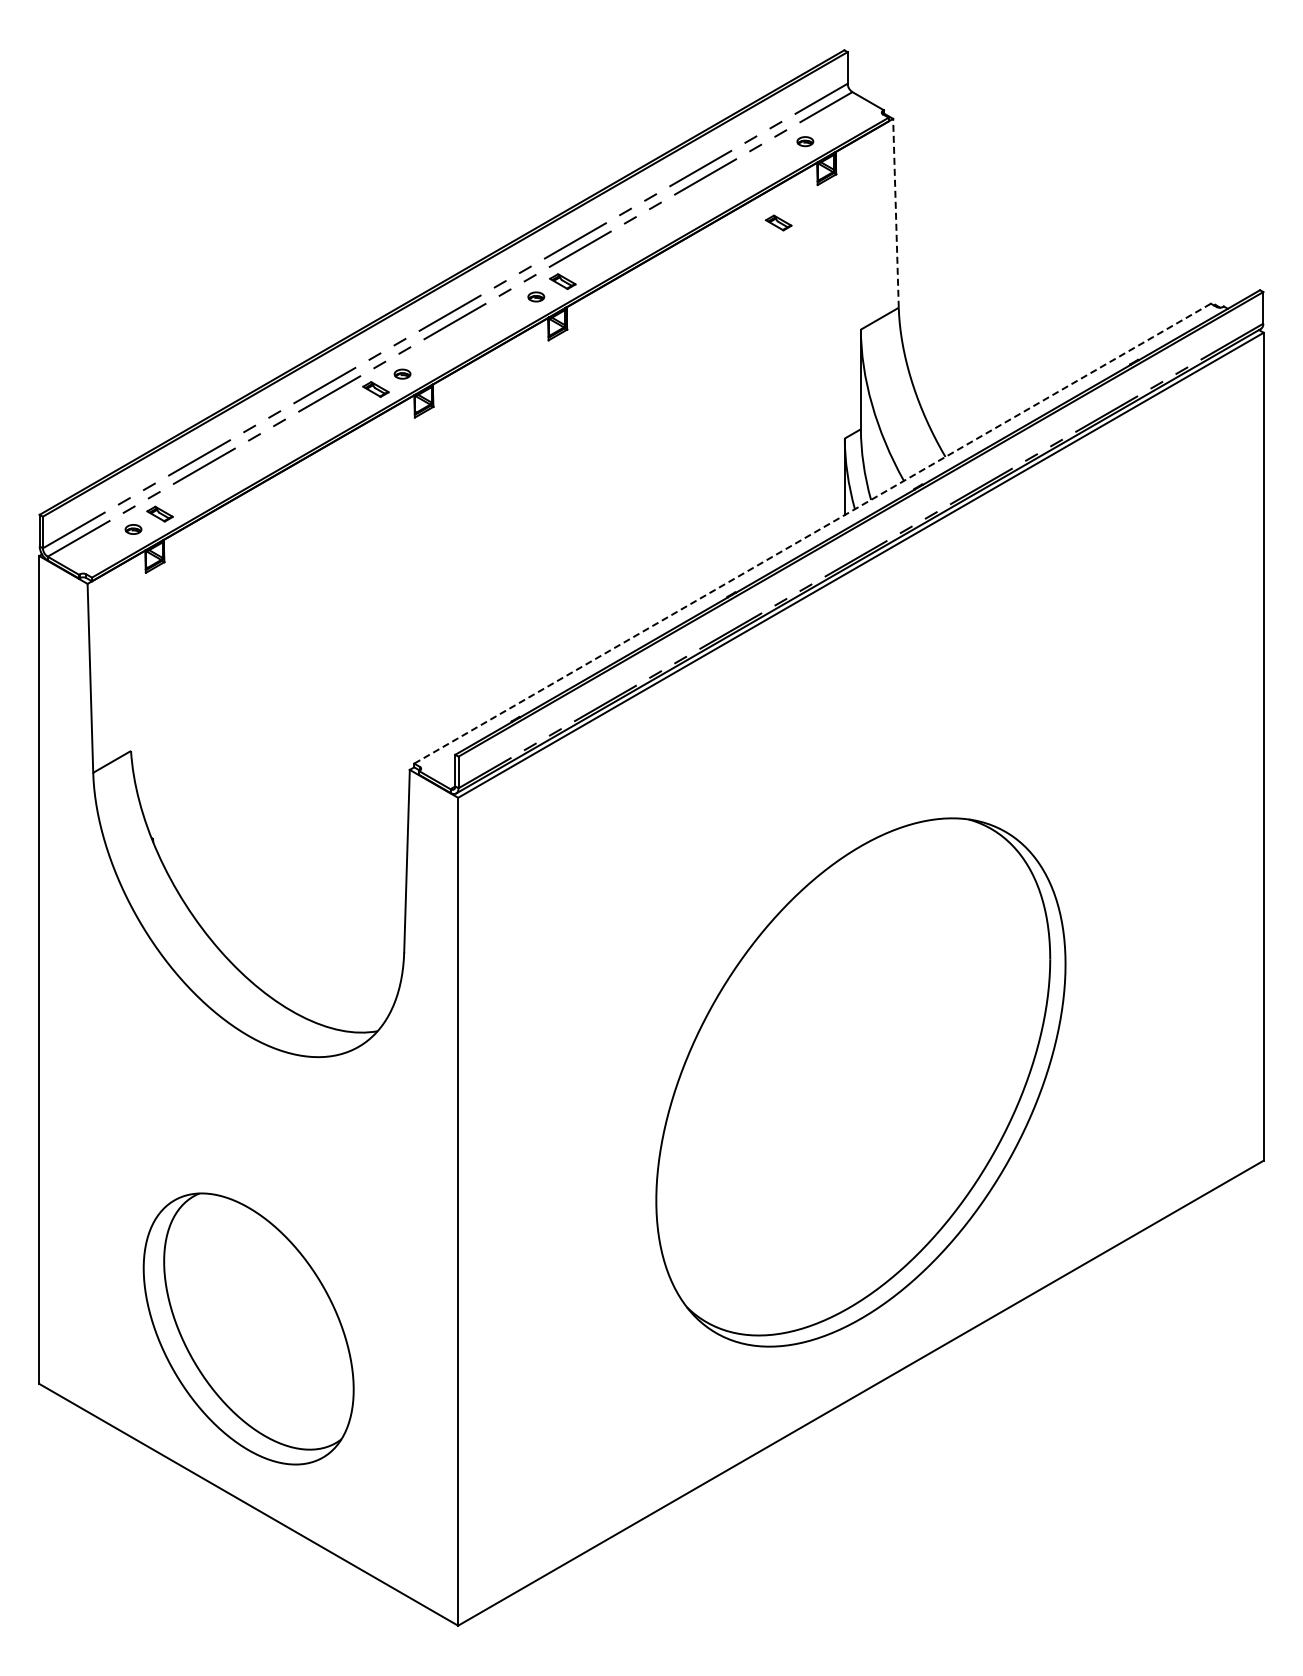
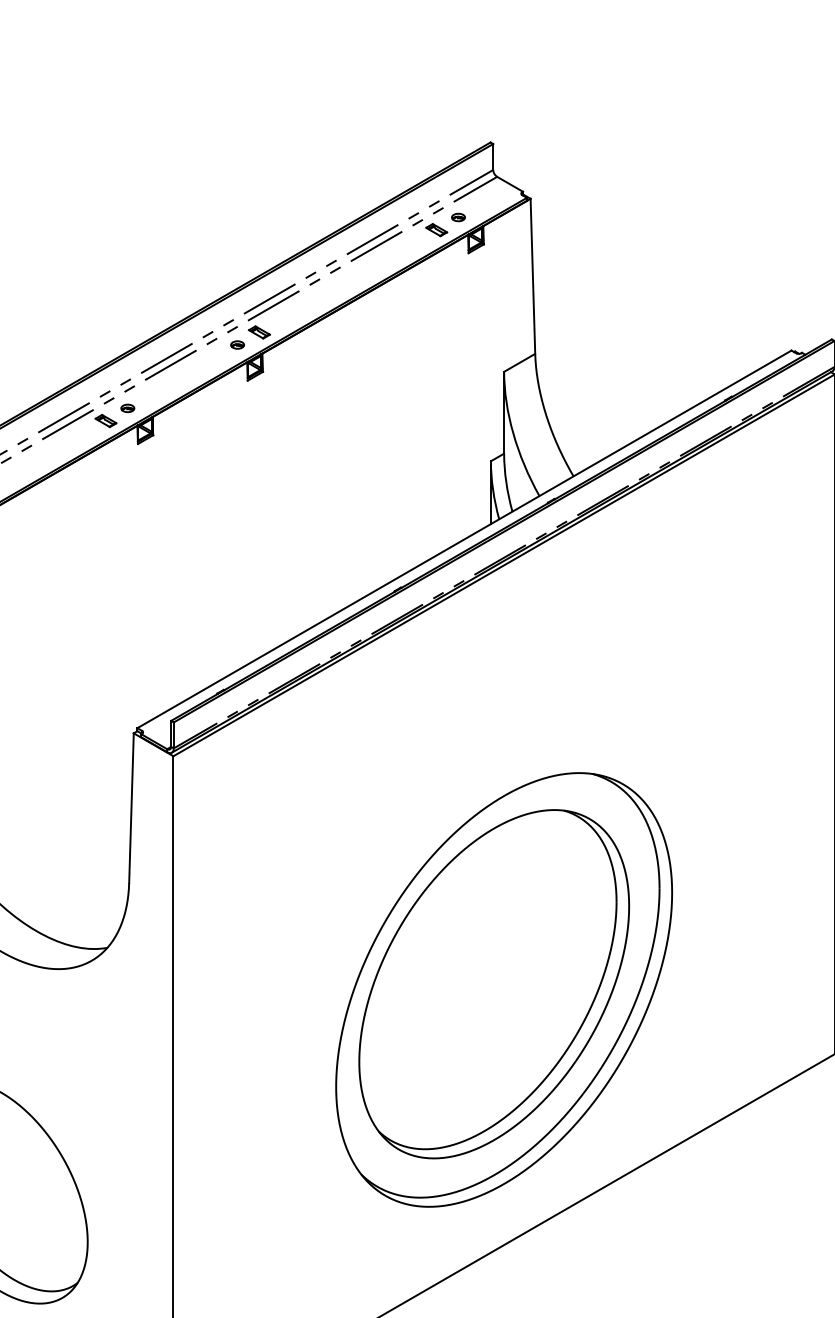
line: (895, 212) -> (532, 275), dashed -> solid
part: (778, 222) -> (436, 229), moved
line: (812, 533) -> (464, 539), dashed -> solid
part: (848, 1075) -> (493, 984), added

